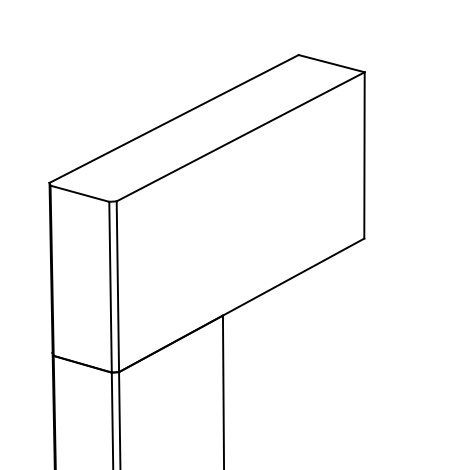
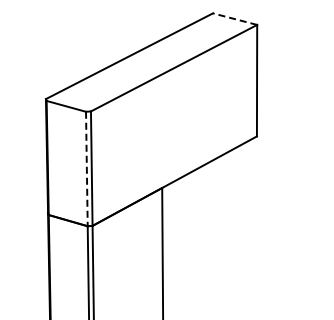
line: (332, 64) -> (235, 19), solid -> dashed
line: (110, 287) -> (86, 169), solid -> dashed

